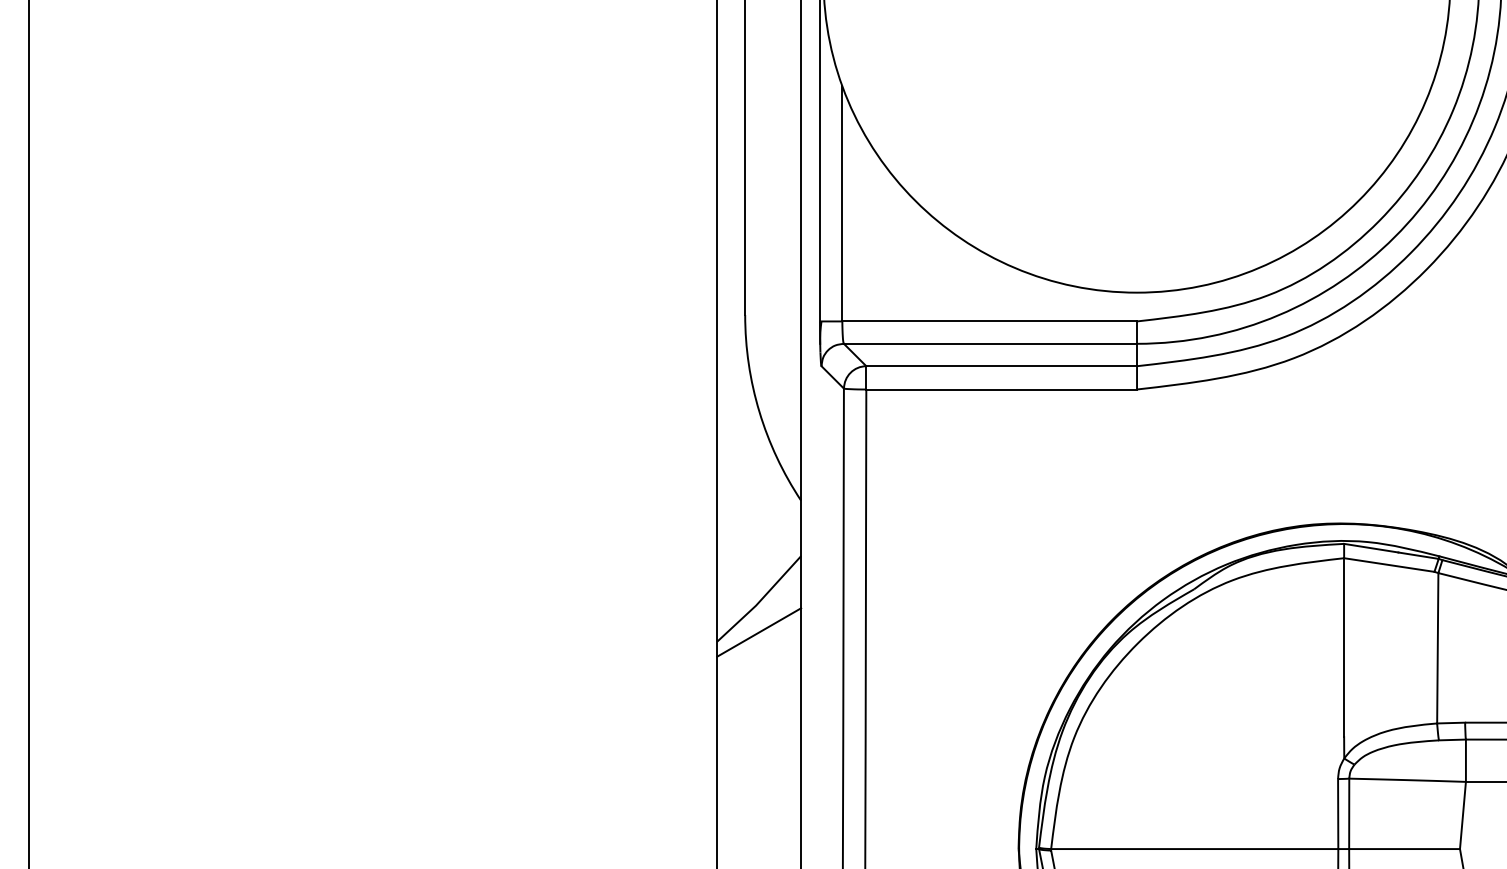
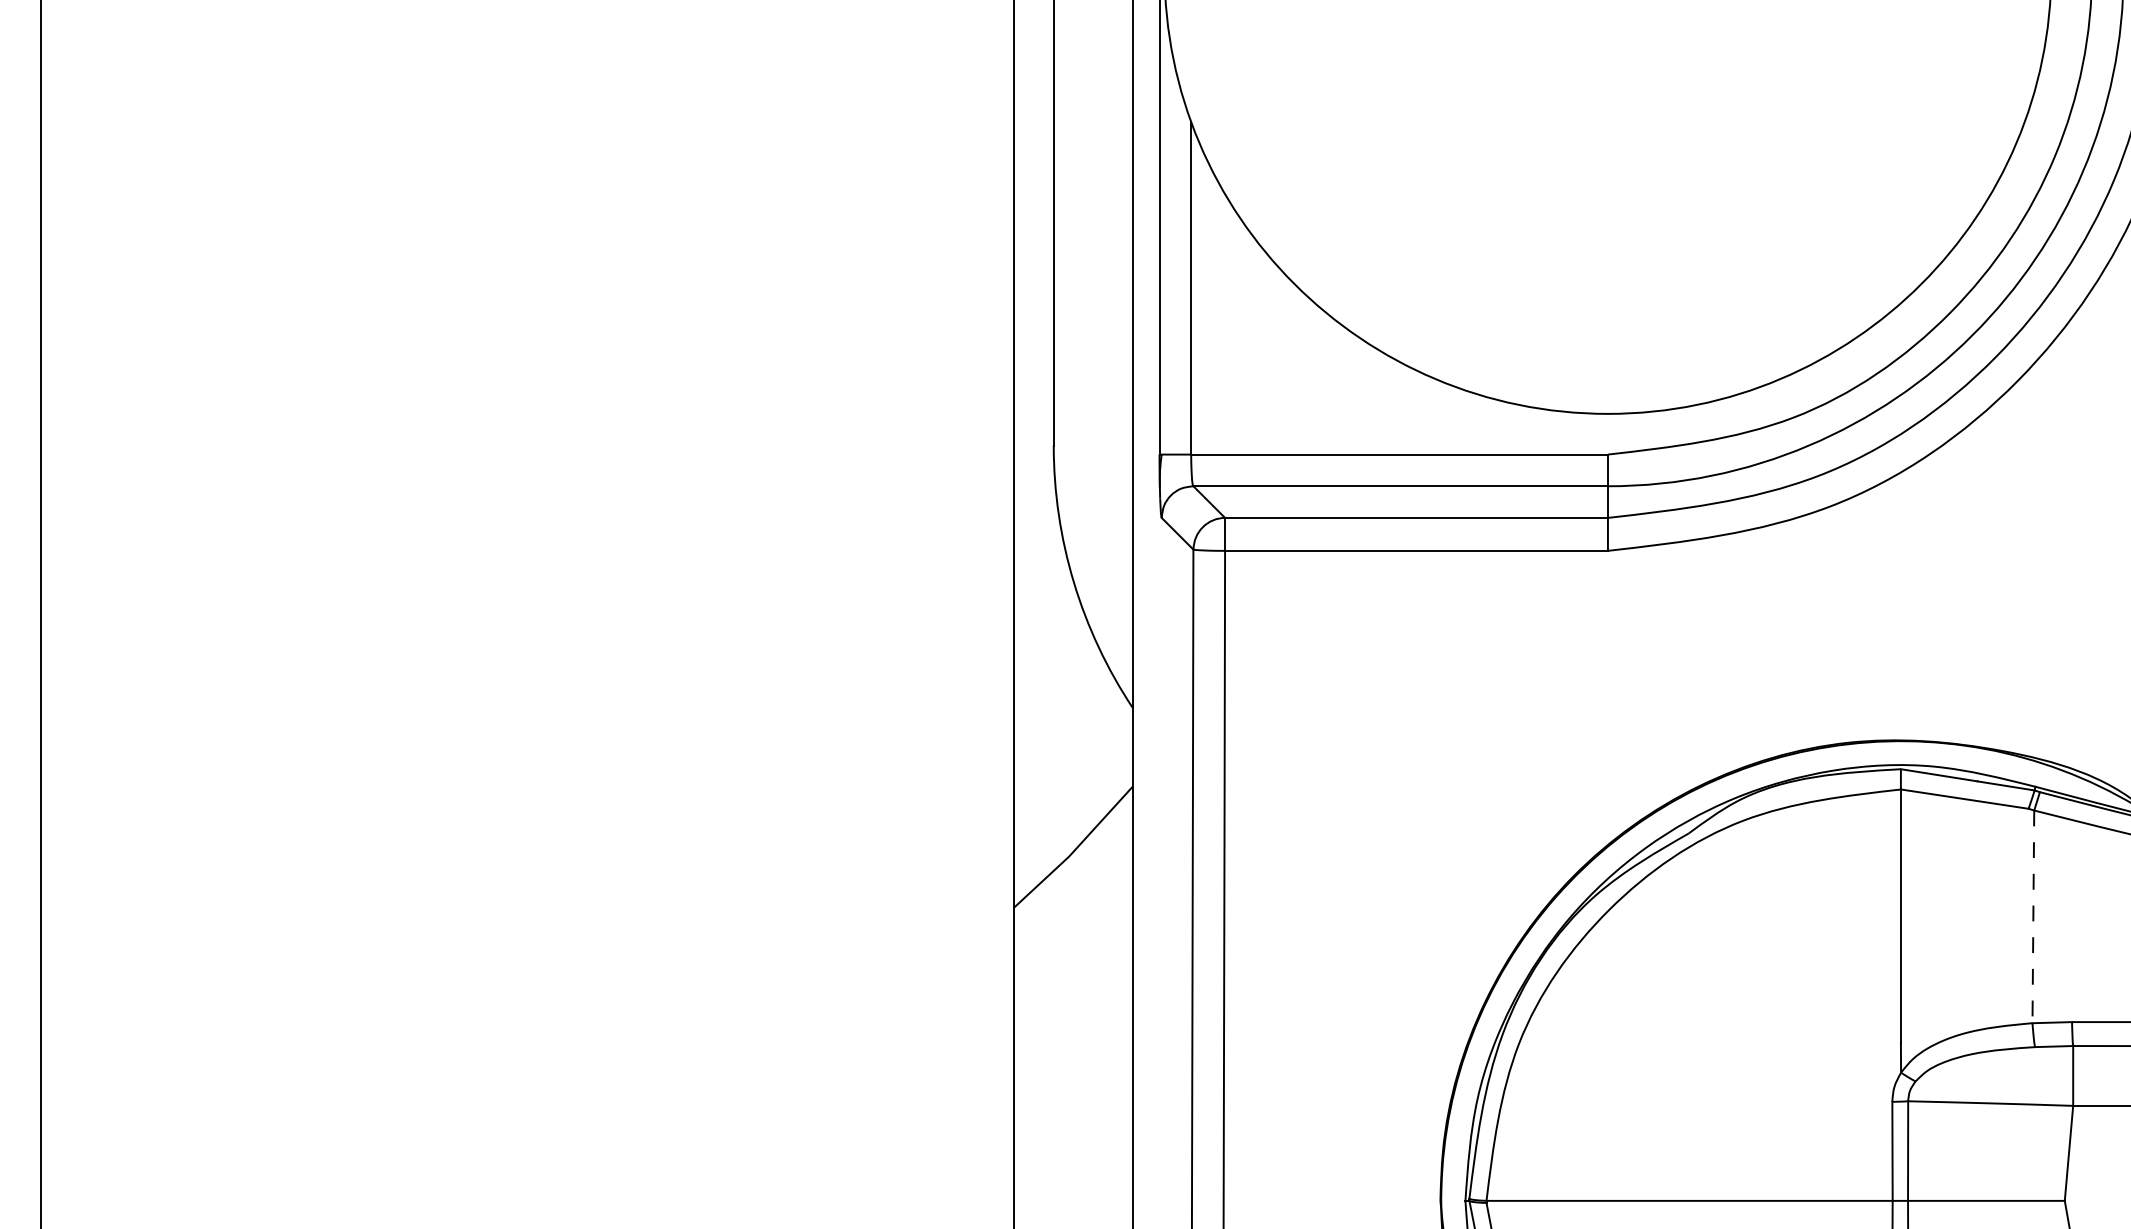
line: (759, 632) -> (1073, 894), removed
line: (1437, 648) -> (2033, 917), solid -> dashed

